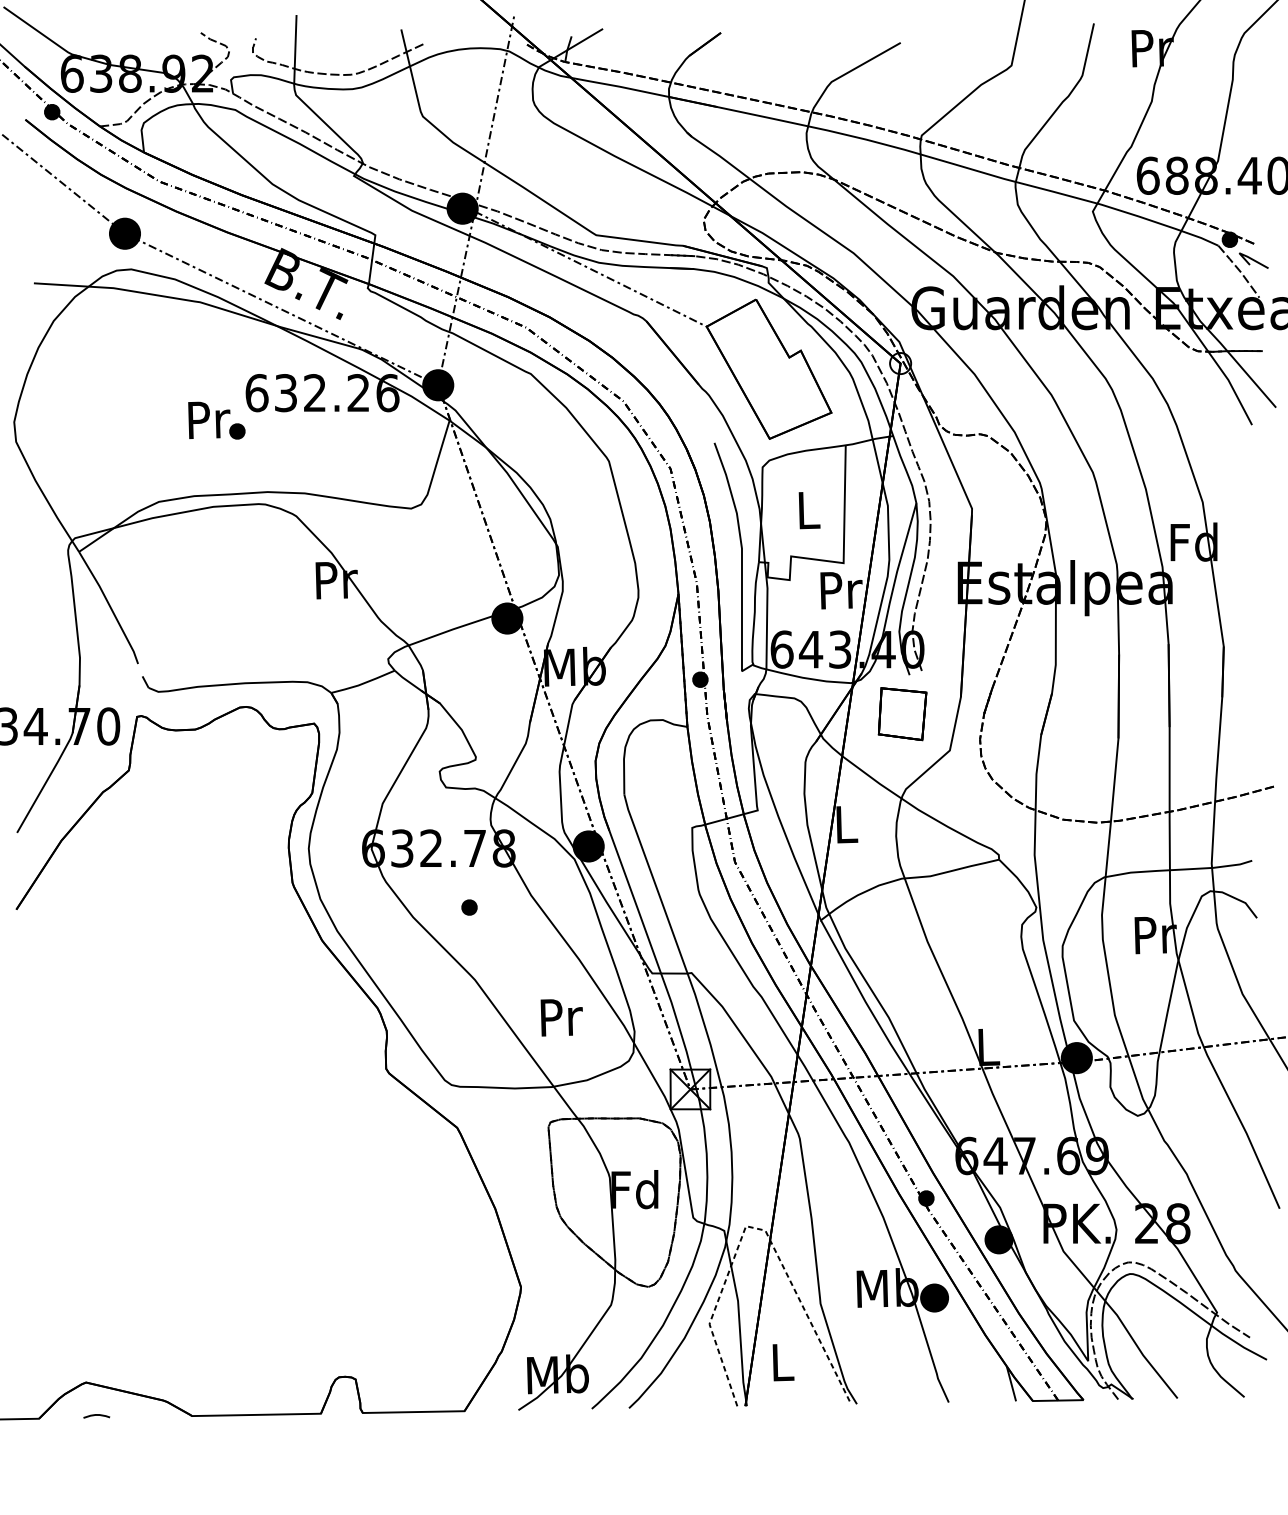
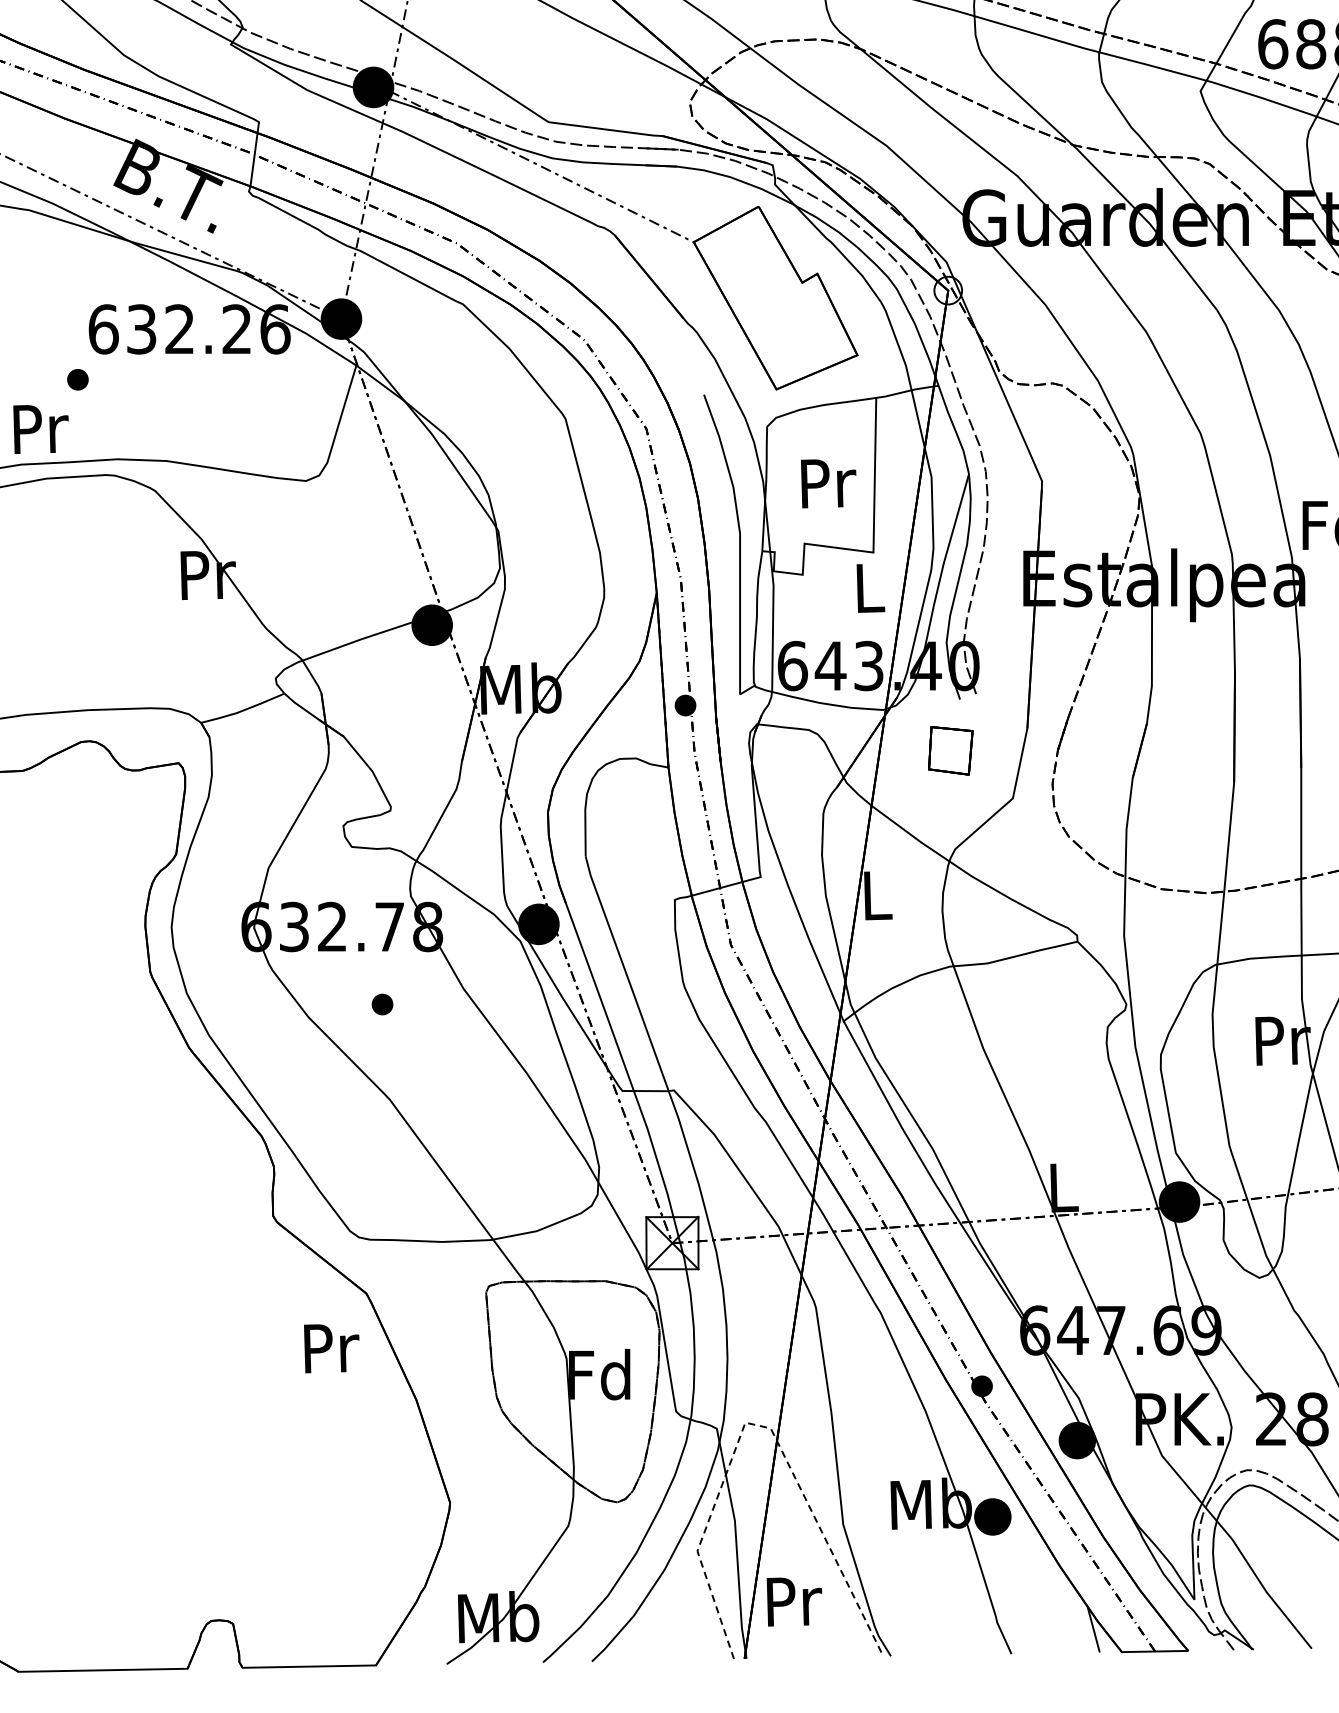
text: (209, 419) -> (41, 428), moved
text: (809, 510) -> (828, 483), L -> Pr
text: (841, 590) -> (870, 588), Pr -> L
part: (902, 714) -> (950, 751), size x0.7
text: (561, 1017) -> (331, 1348), moved
text: (783, 1362) -> (794, 1601), L -> Pr

